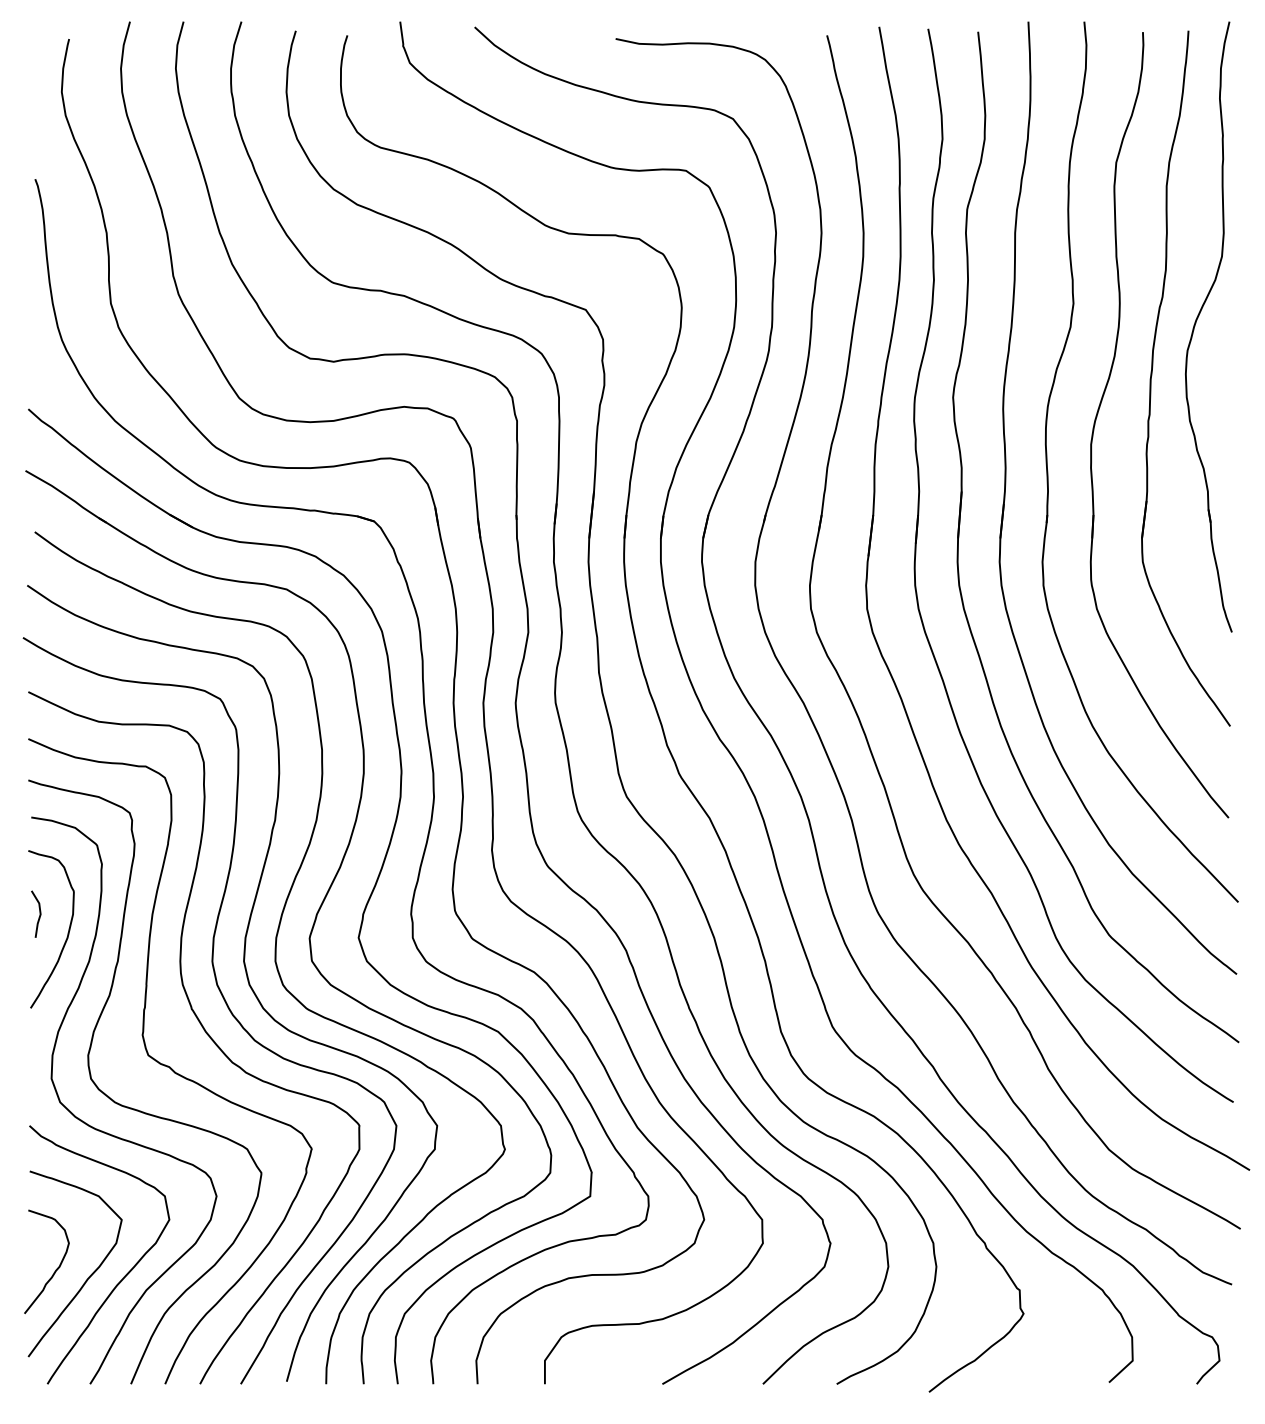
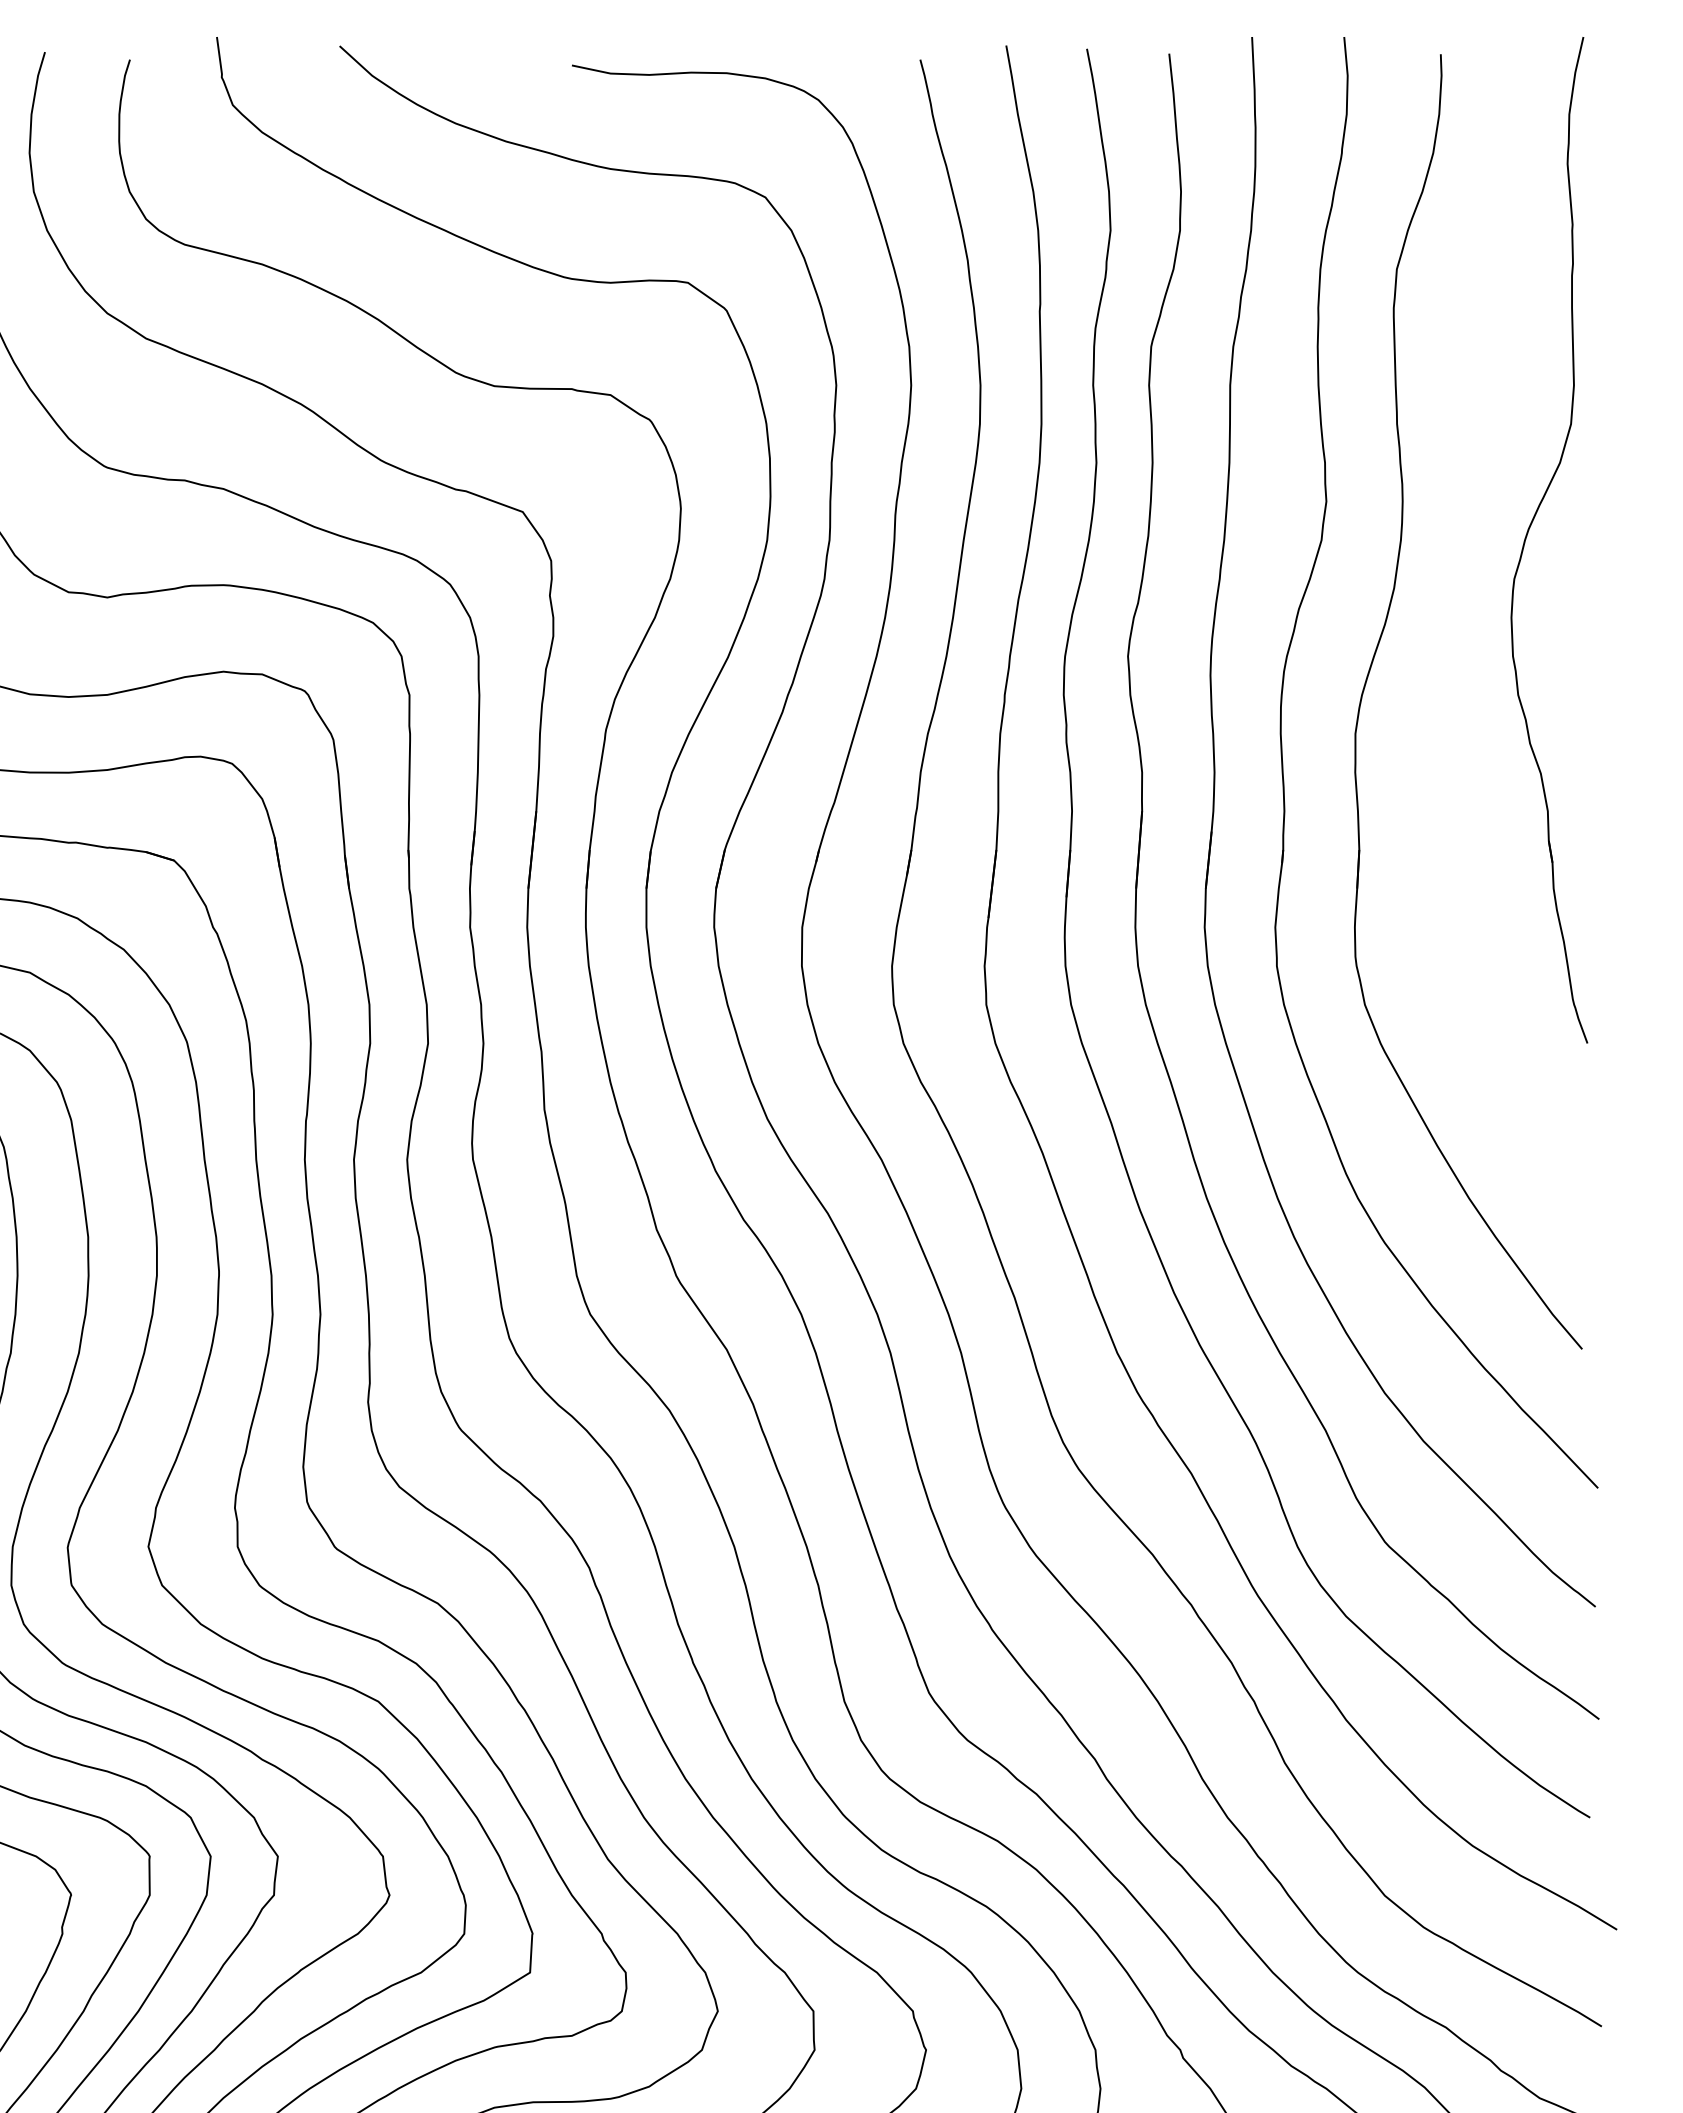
part: (1152, 375) -> (1456, 620), removed

